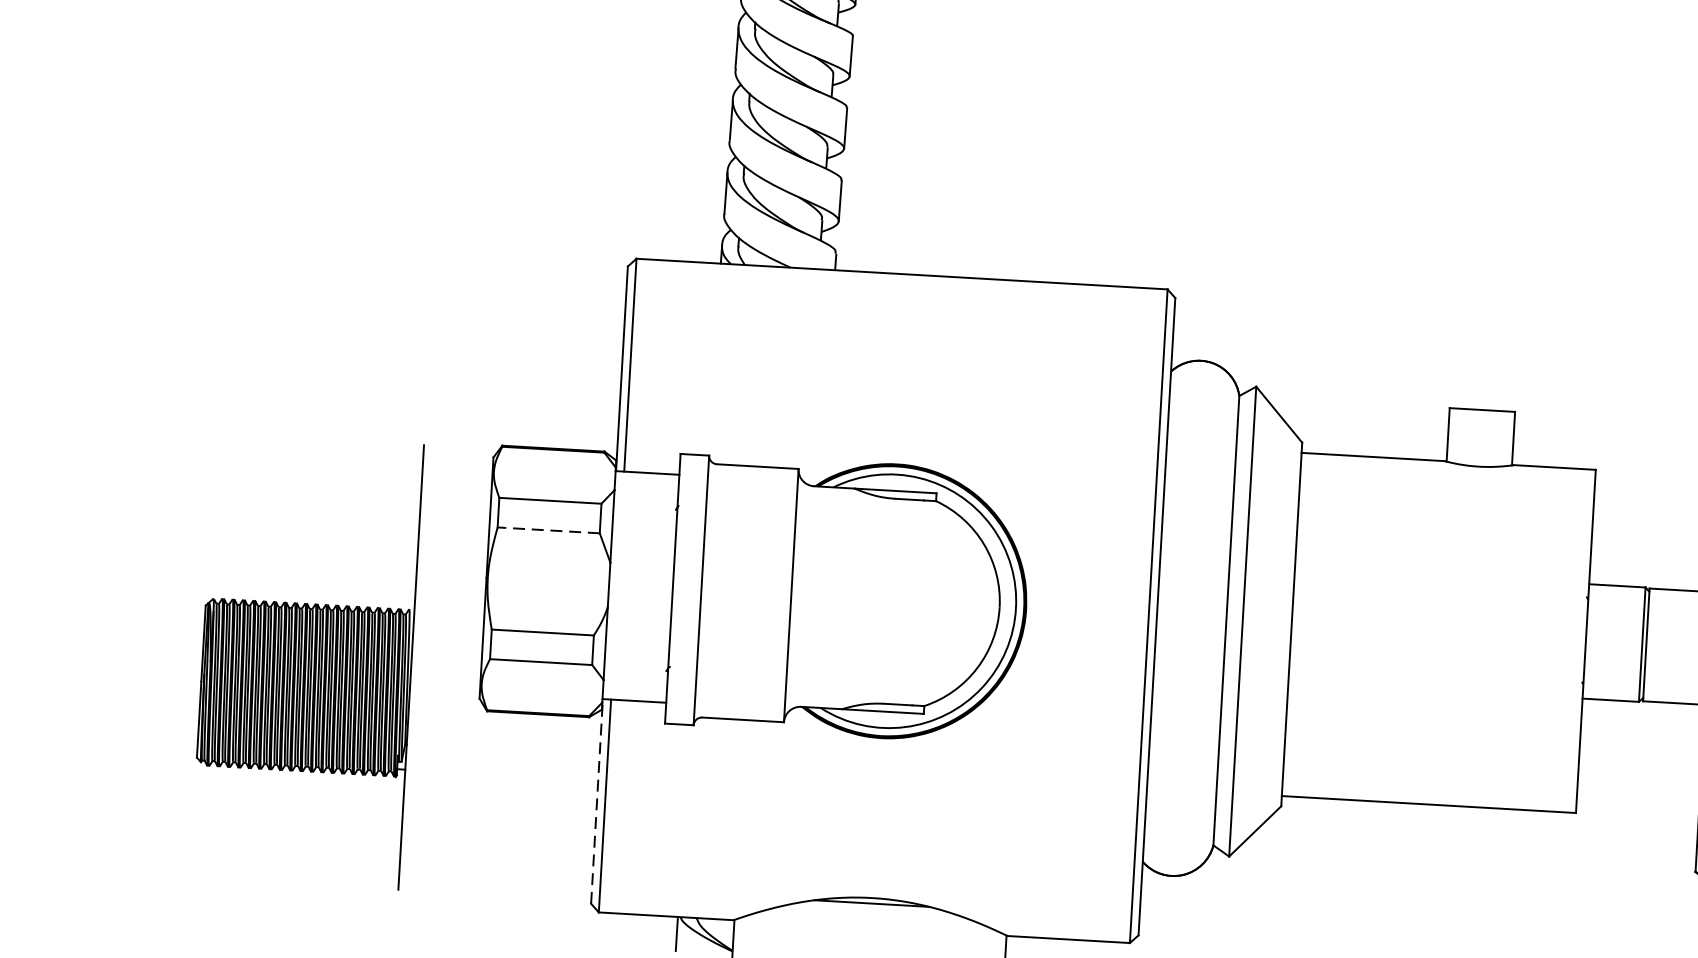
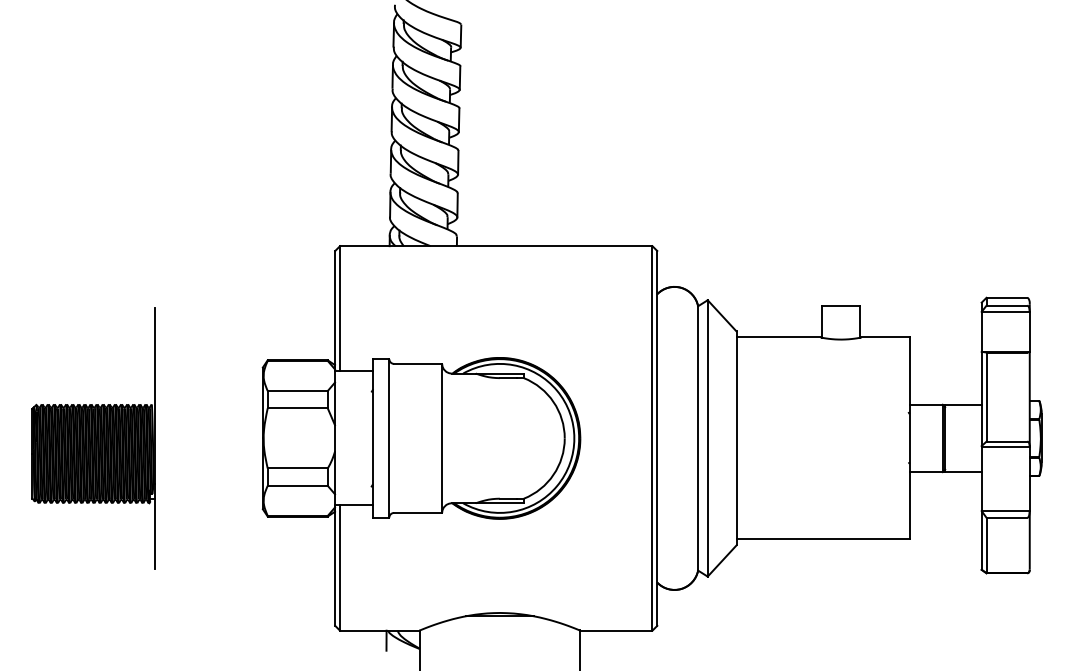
line: (548, 530) -> (297, 408), dashed -> solid
part: (307, 661) -> (93, 438), moved
line: (597, 801) -> (335, 565), dashed -> solid

